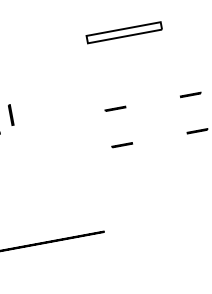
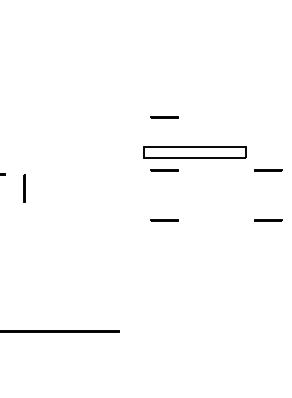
part: (123, 32) -> (194, 152), moved
line: (108, 70) -> (164, 117), added
line: (11, 115) -> (24, 188), moved

